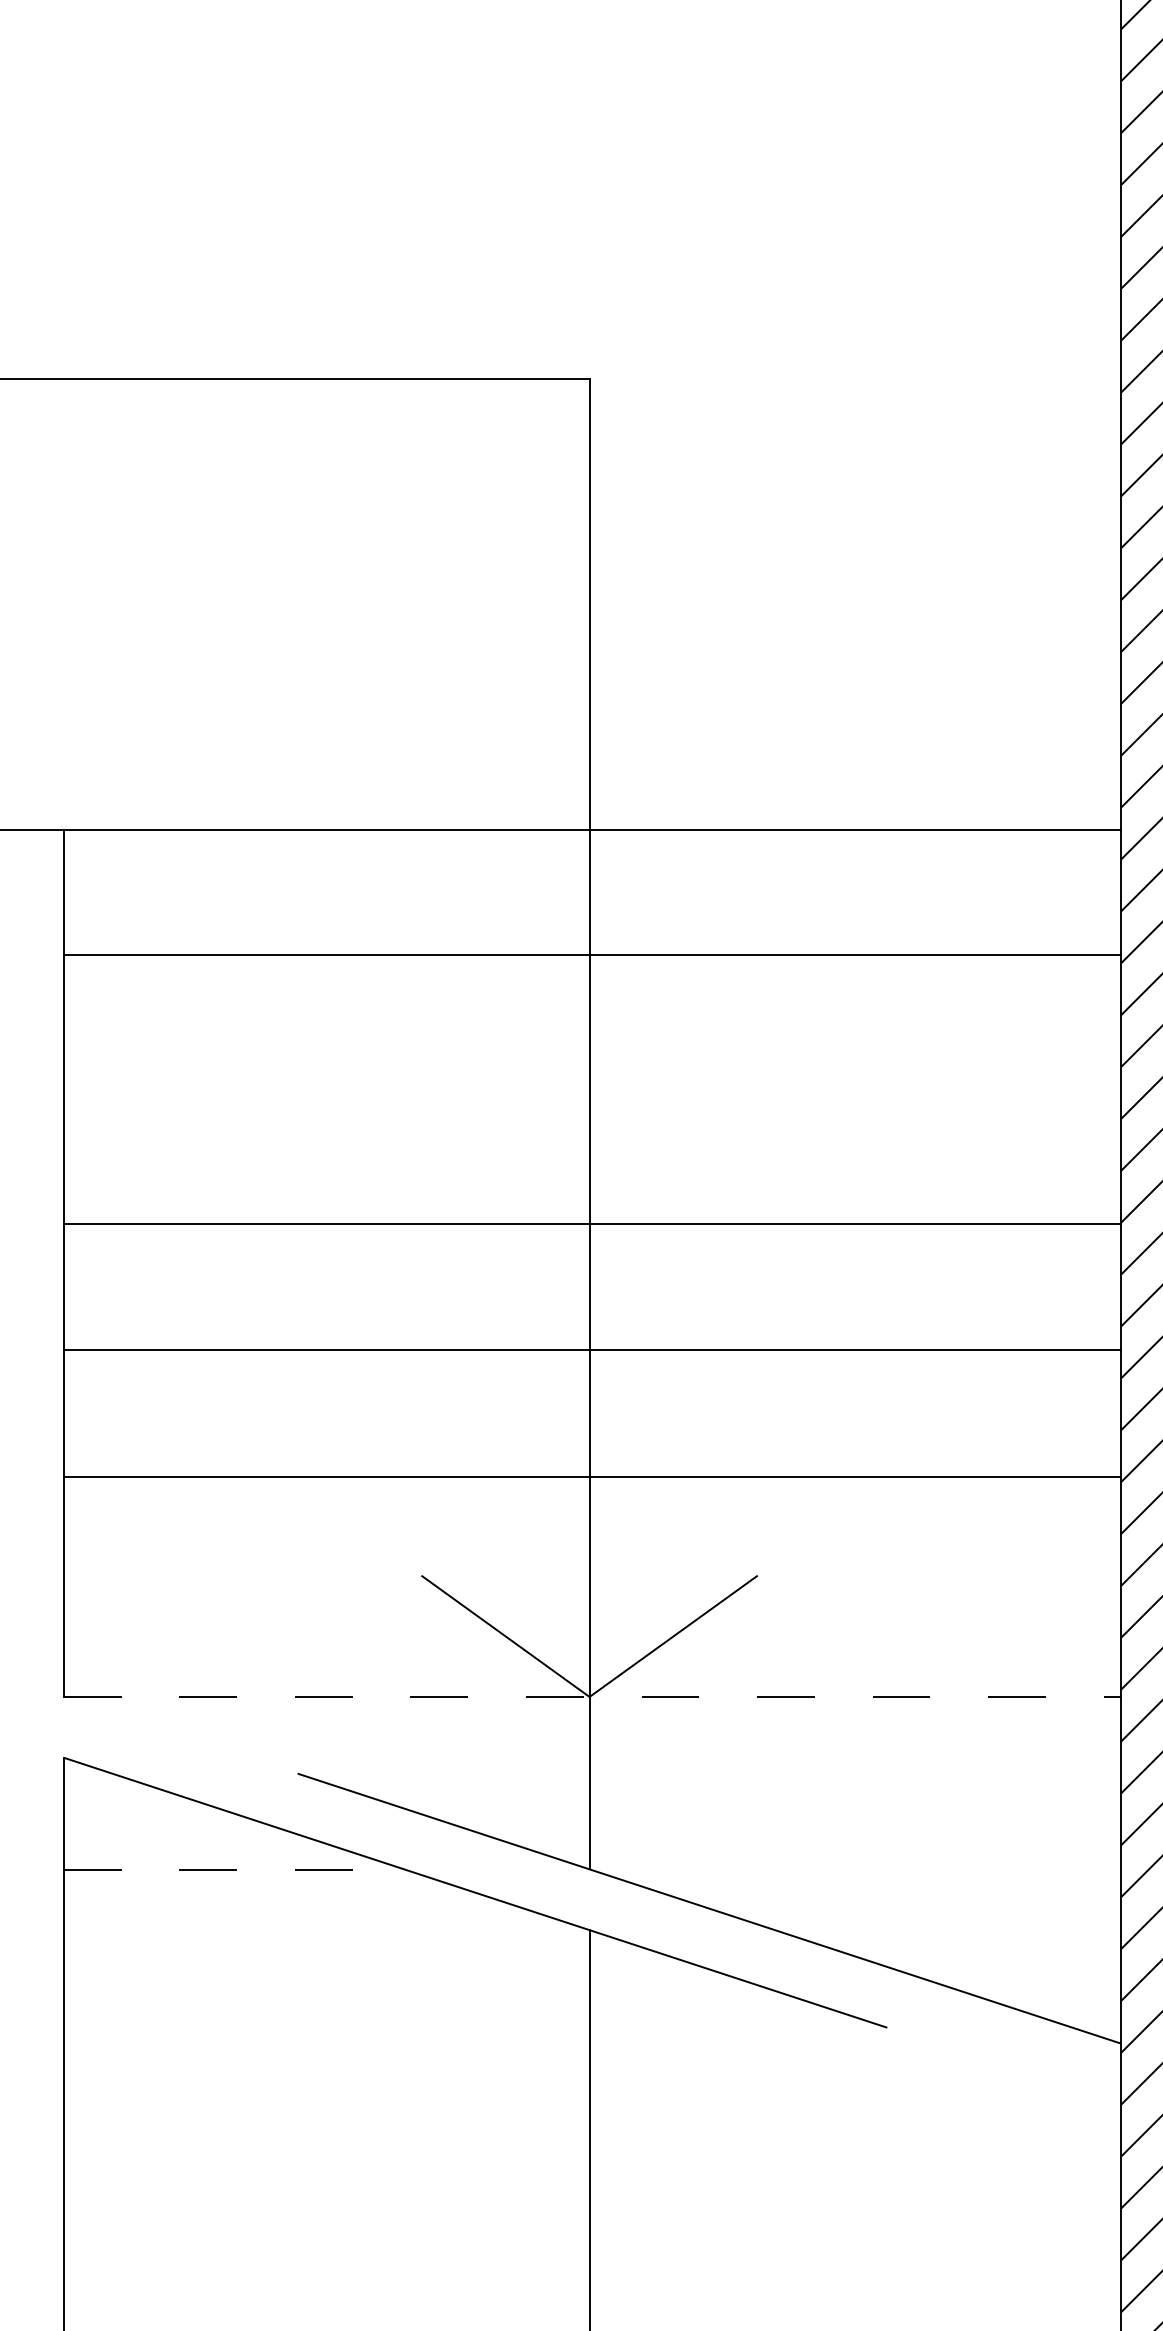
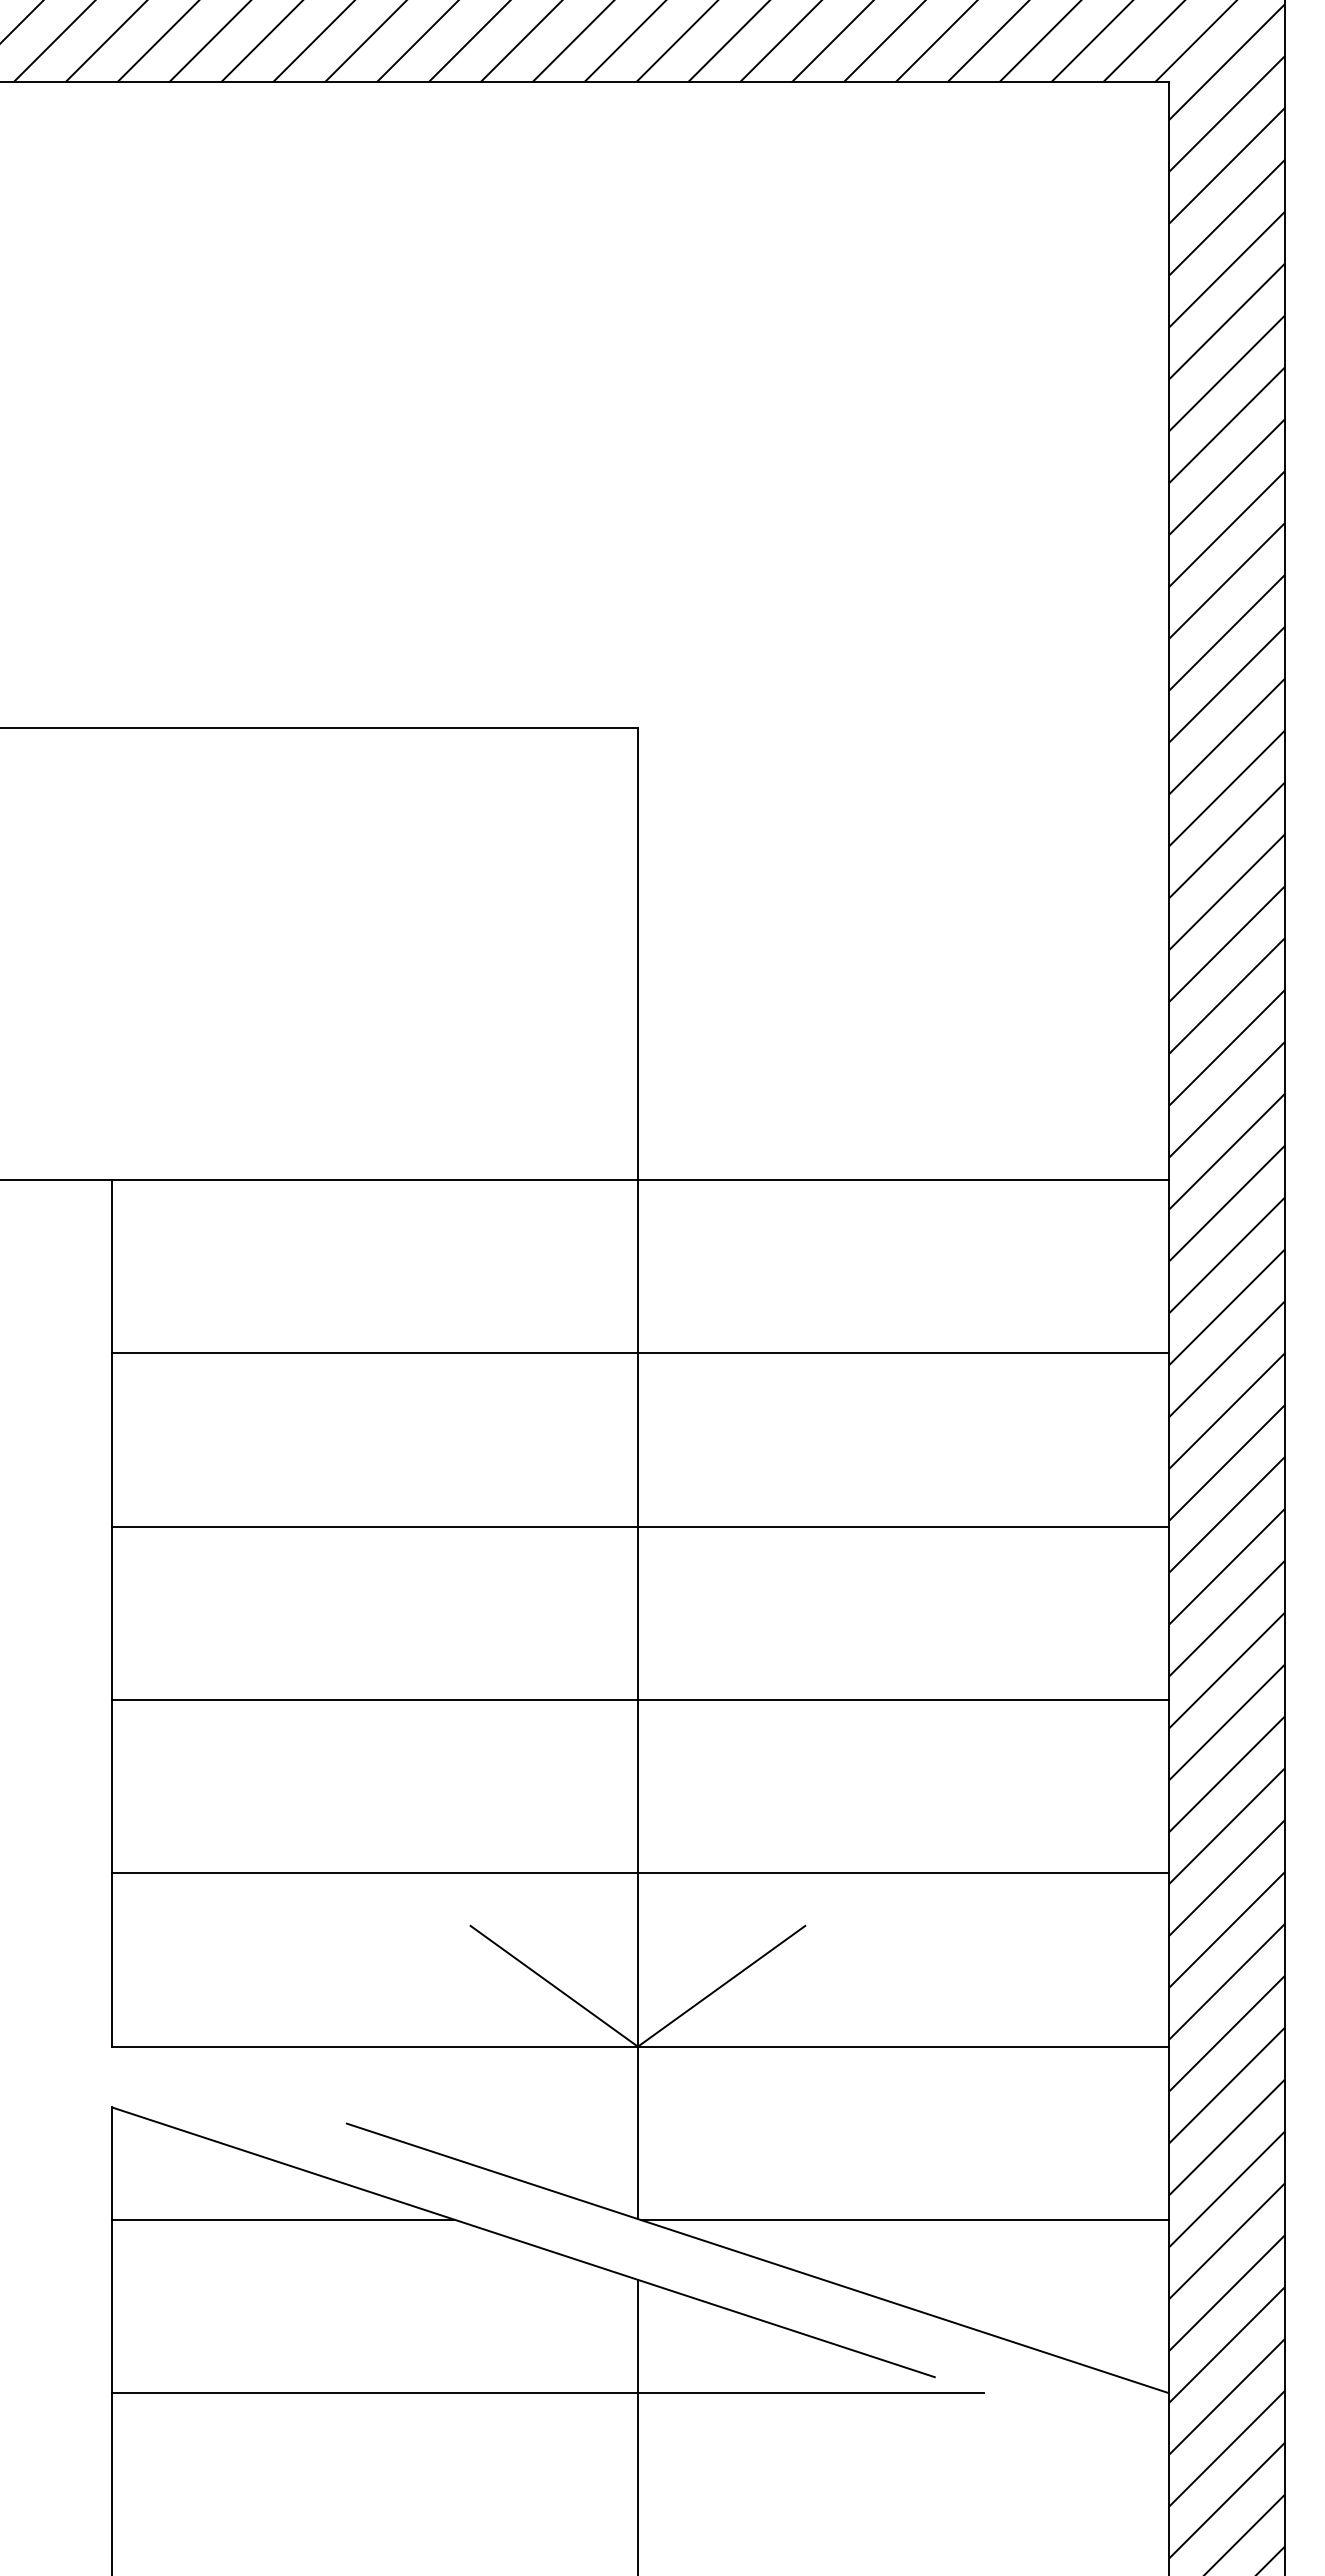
line: (592, 954) -> (640, 1353), moved
line: (592, 1223) -> (640, 1526), moved
line: (592, 1476) -> (640, 1873), moved
line: (592, 1696) -> (640, 2046), dashed -> solid
line: (235, 1870) -> (283, 2220), dashed -> solid
line: (856, 1870) -> (904, 2220), added
line: (500, 2043) -> (548, 2393), added

